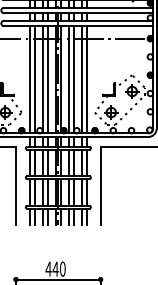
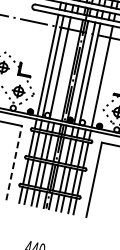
line: (48, 79) -> (65, 68), removed
line: (81, 79) -> (97, 75), removed
line: (15, 185) -> (13, 162), solid -> dashed

